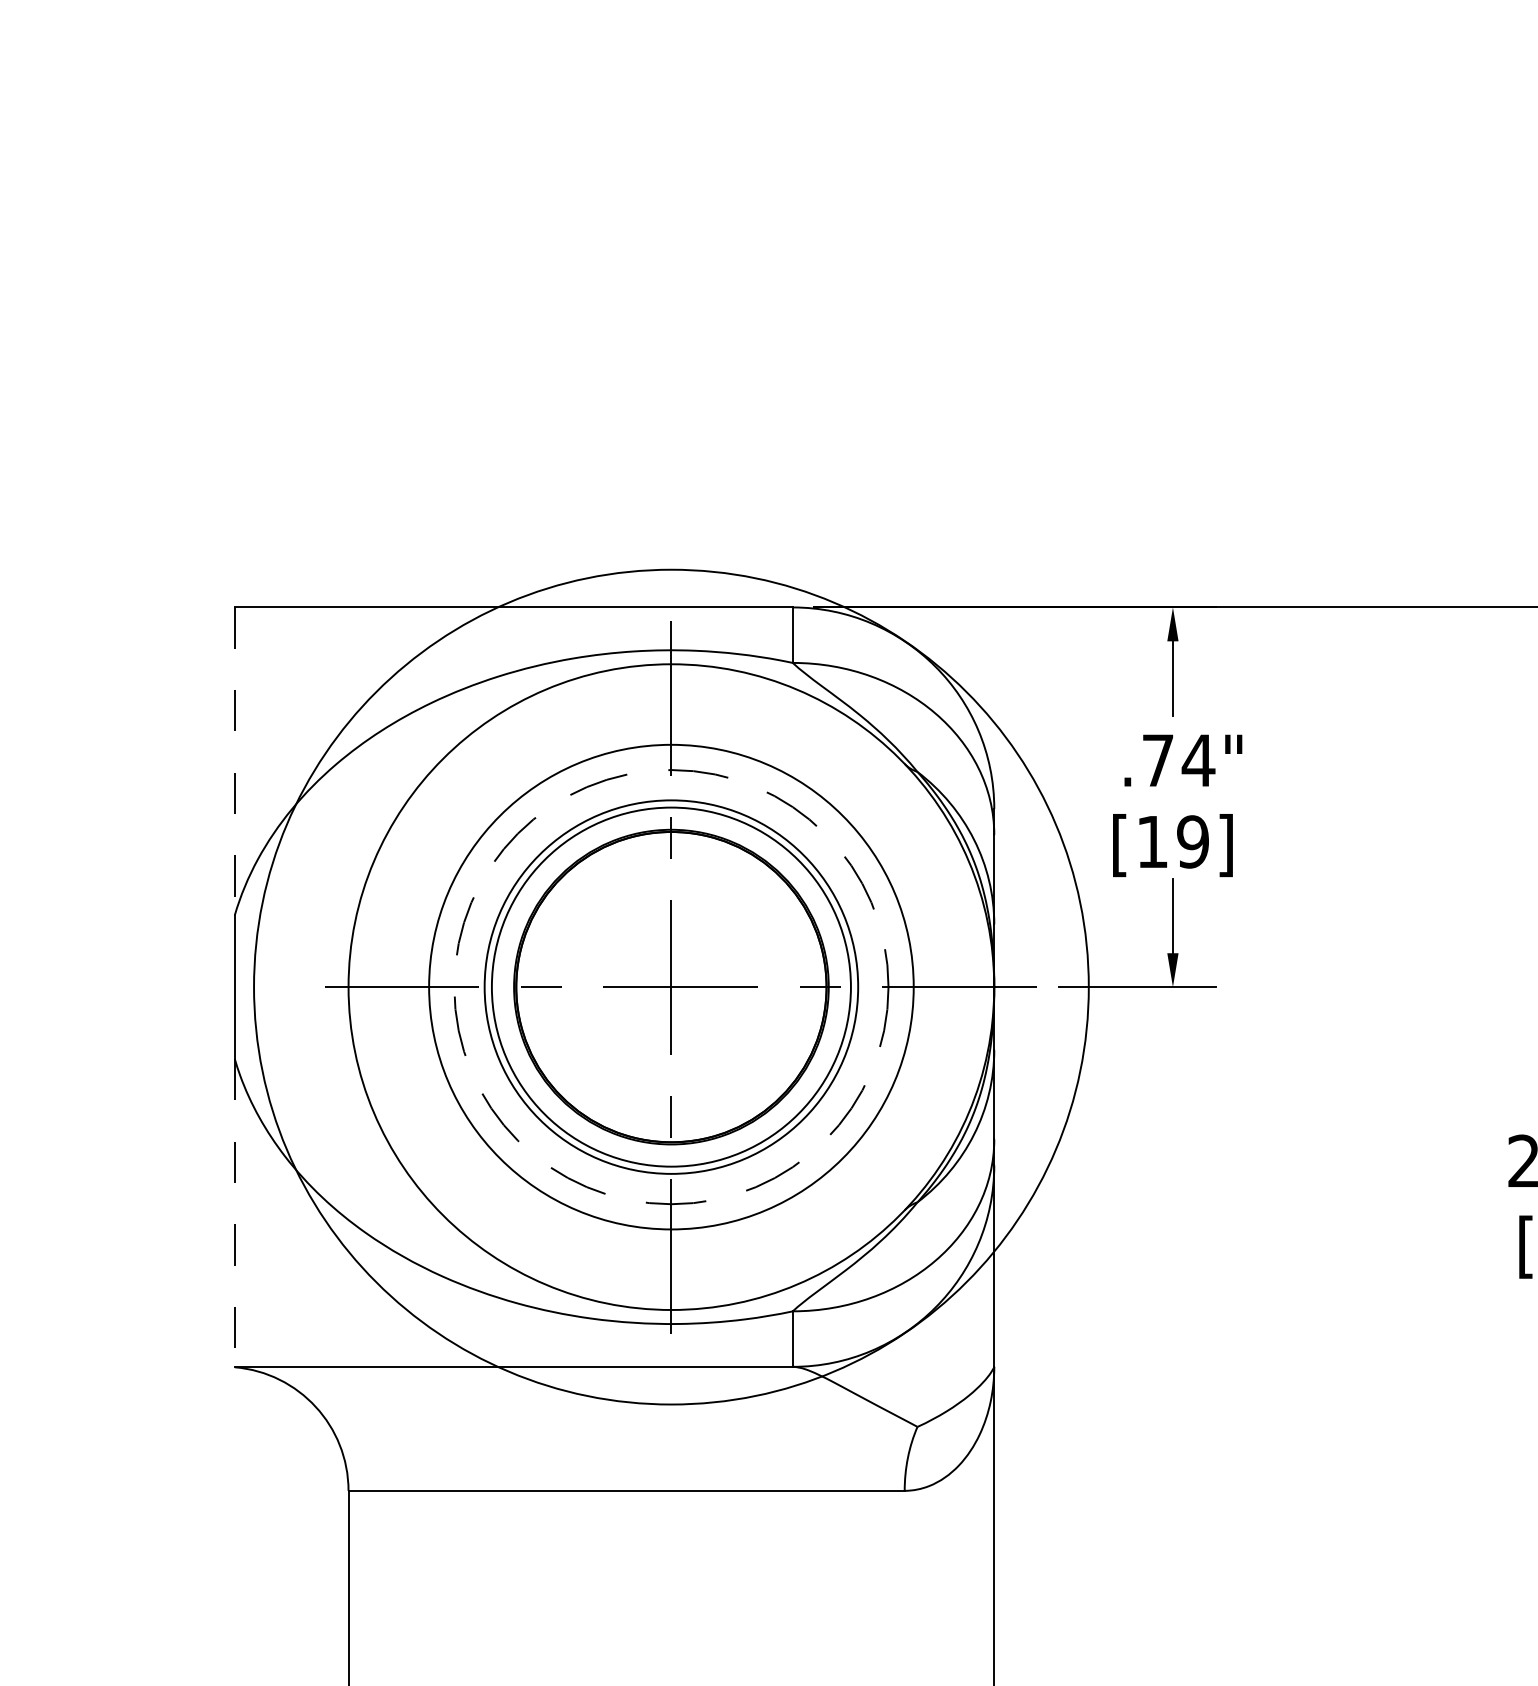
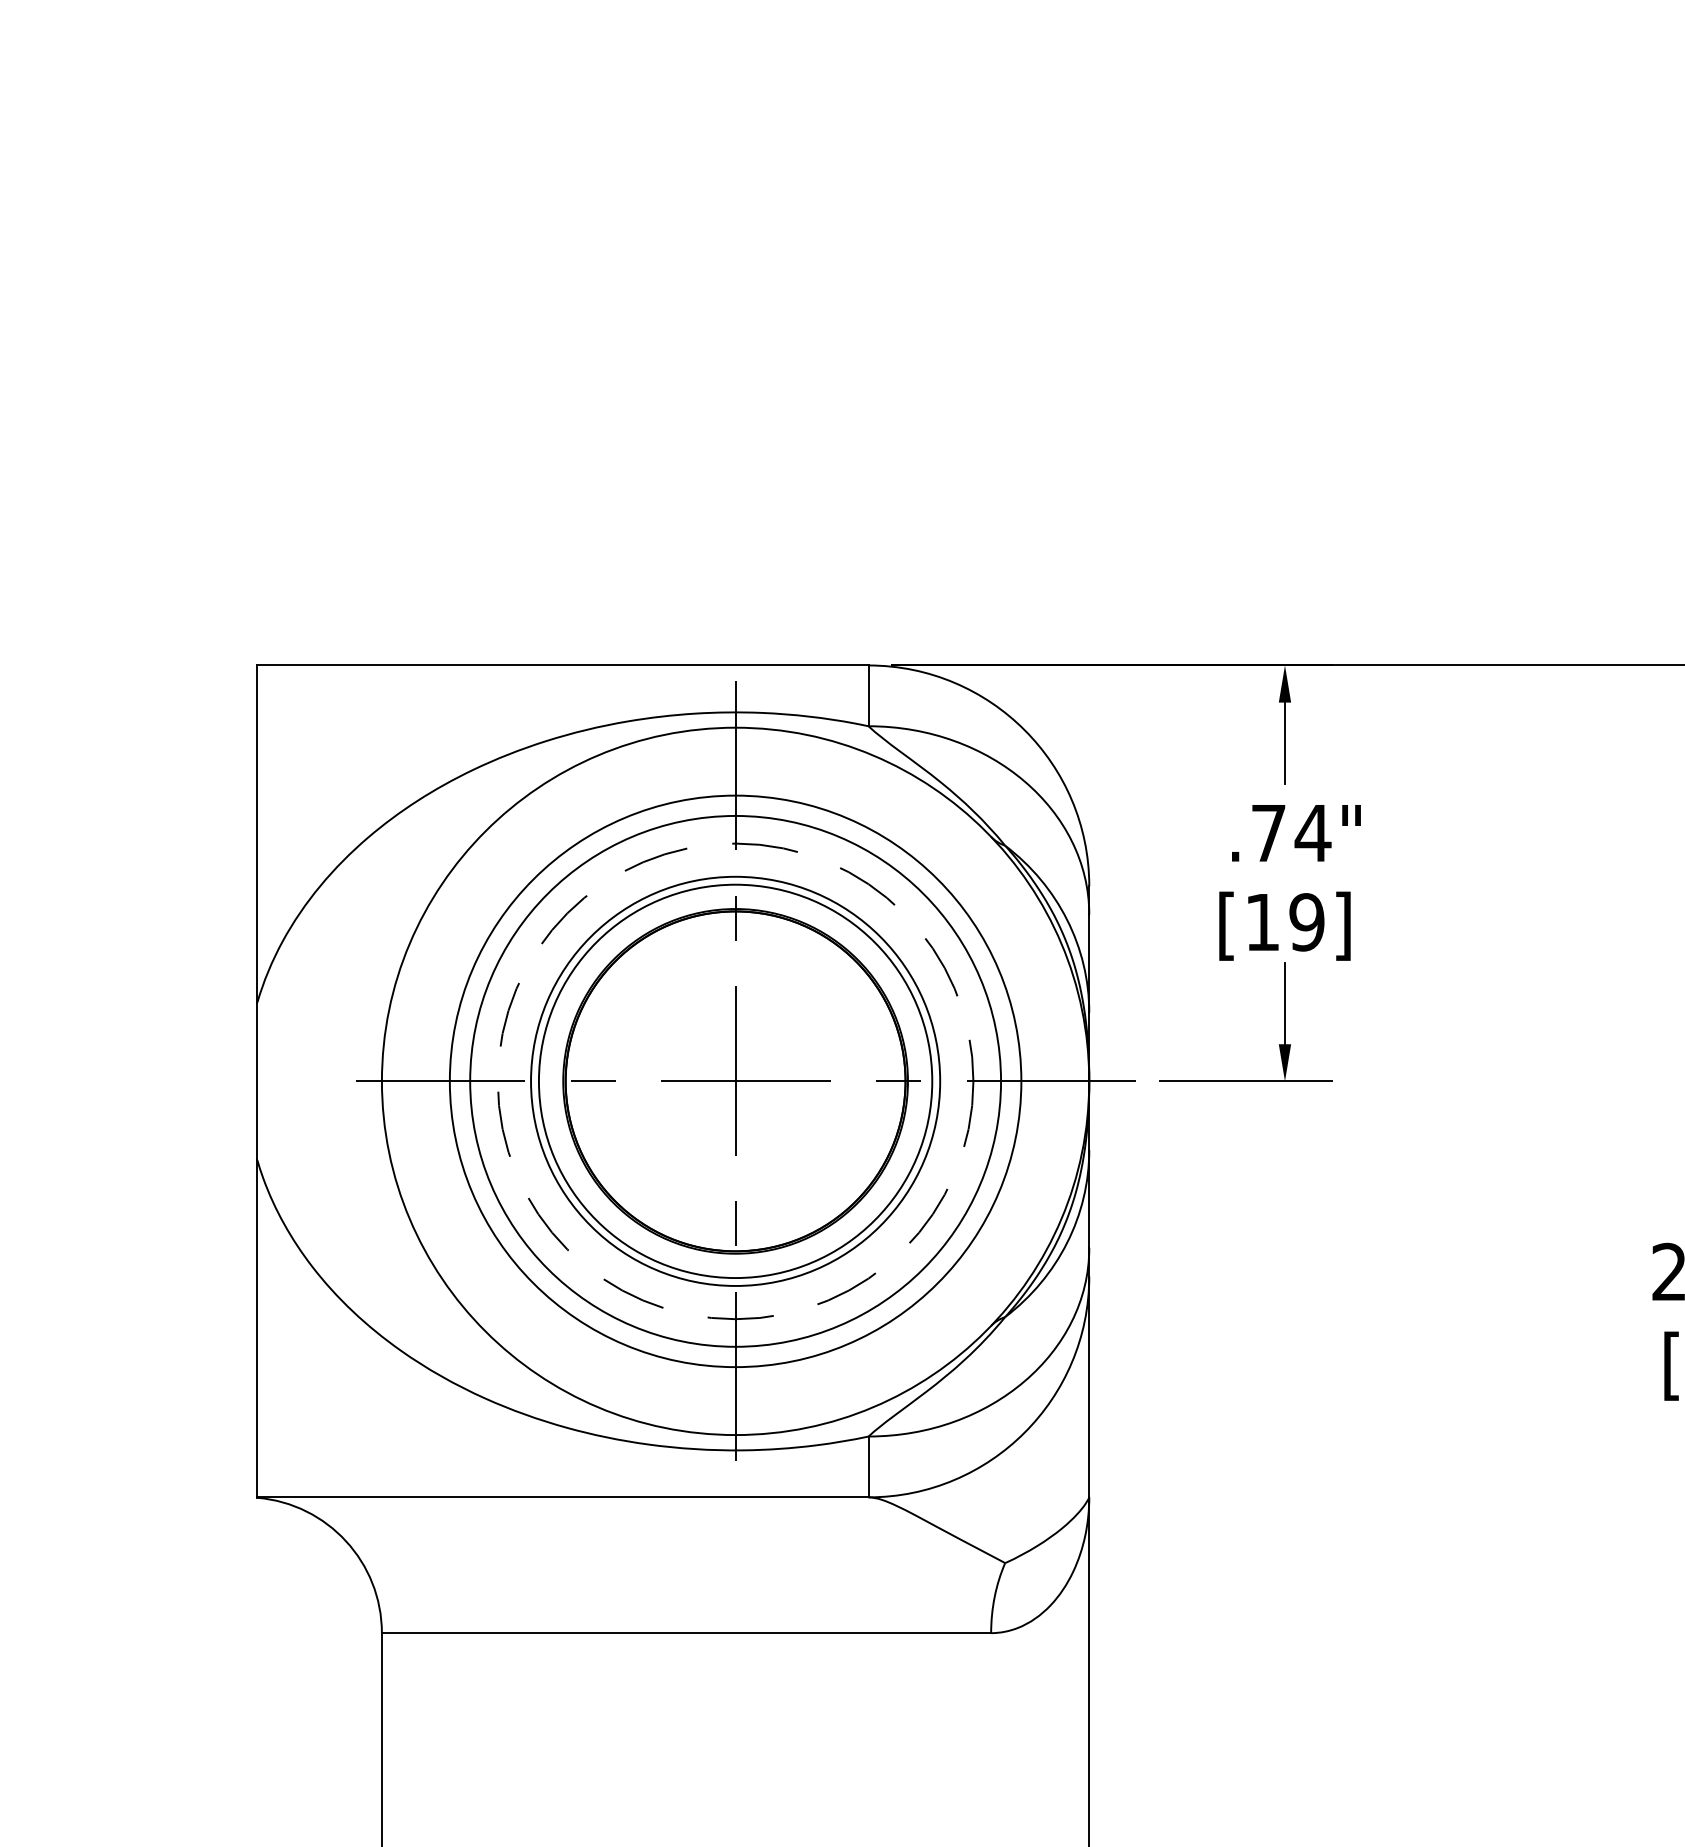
line: (234, 761) -> (257, 834), dashed -> solid
circle: (671, 987) -> (735, 1081), size x0.62
line: (234, 1212) -> (257, 1328), dashed -> solid

